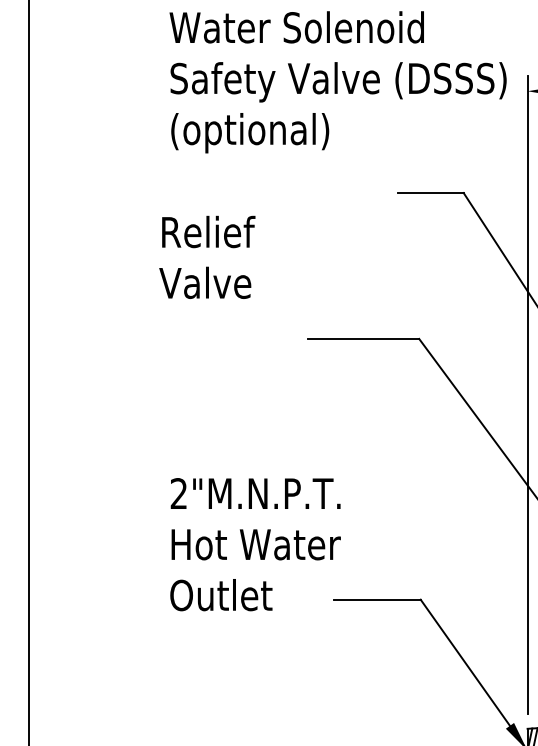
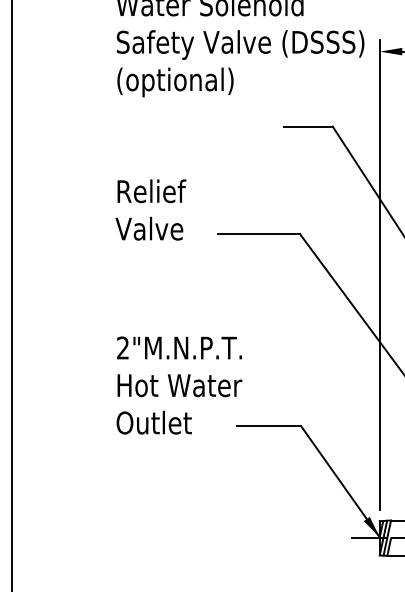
text: (206, 256) -> (150, 209), moved

